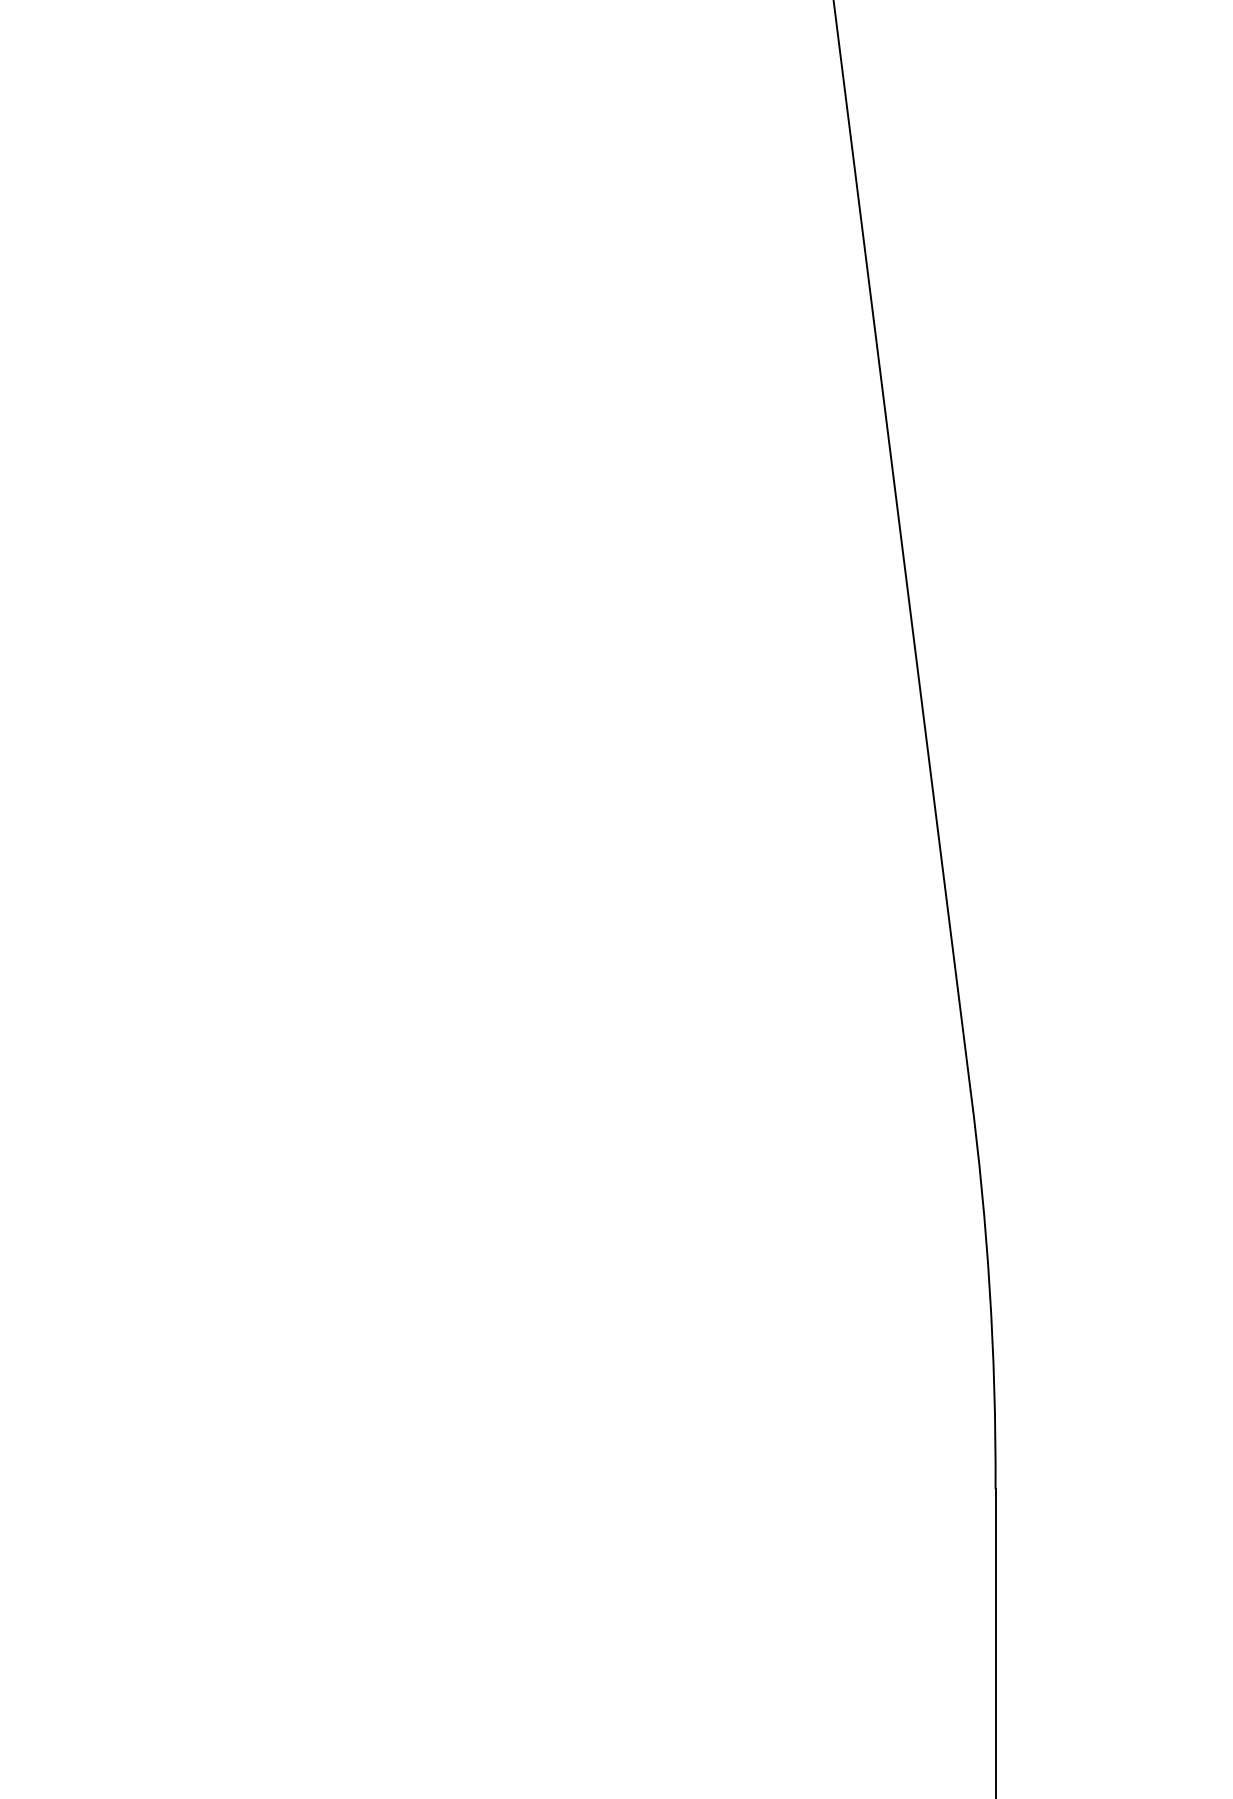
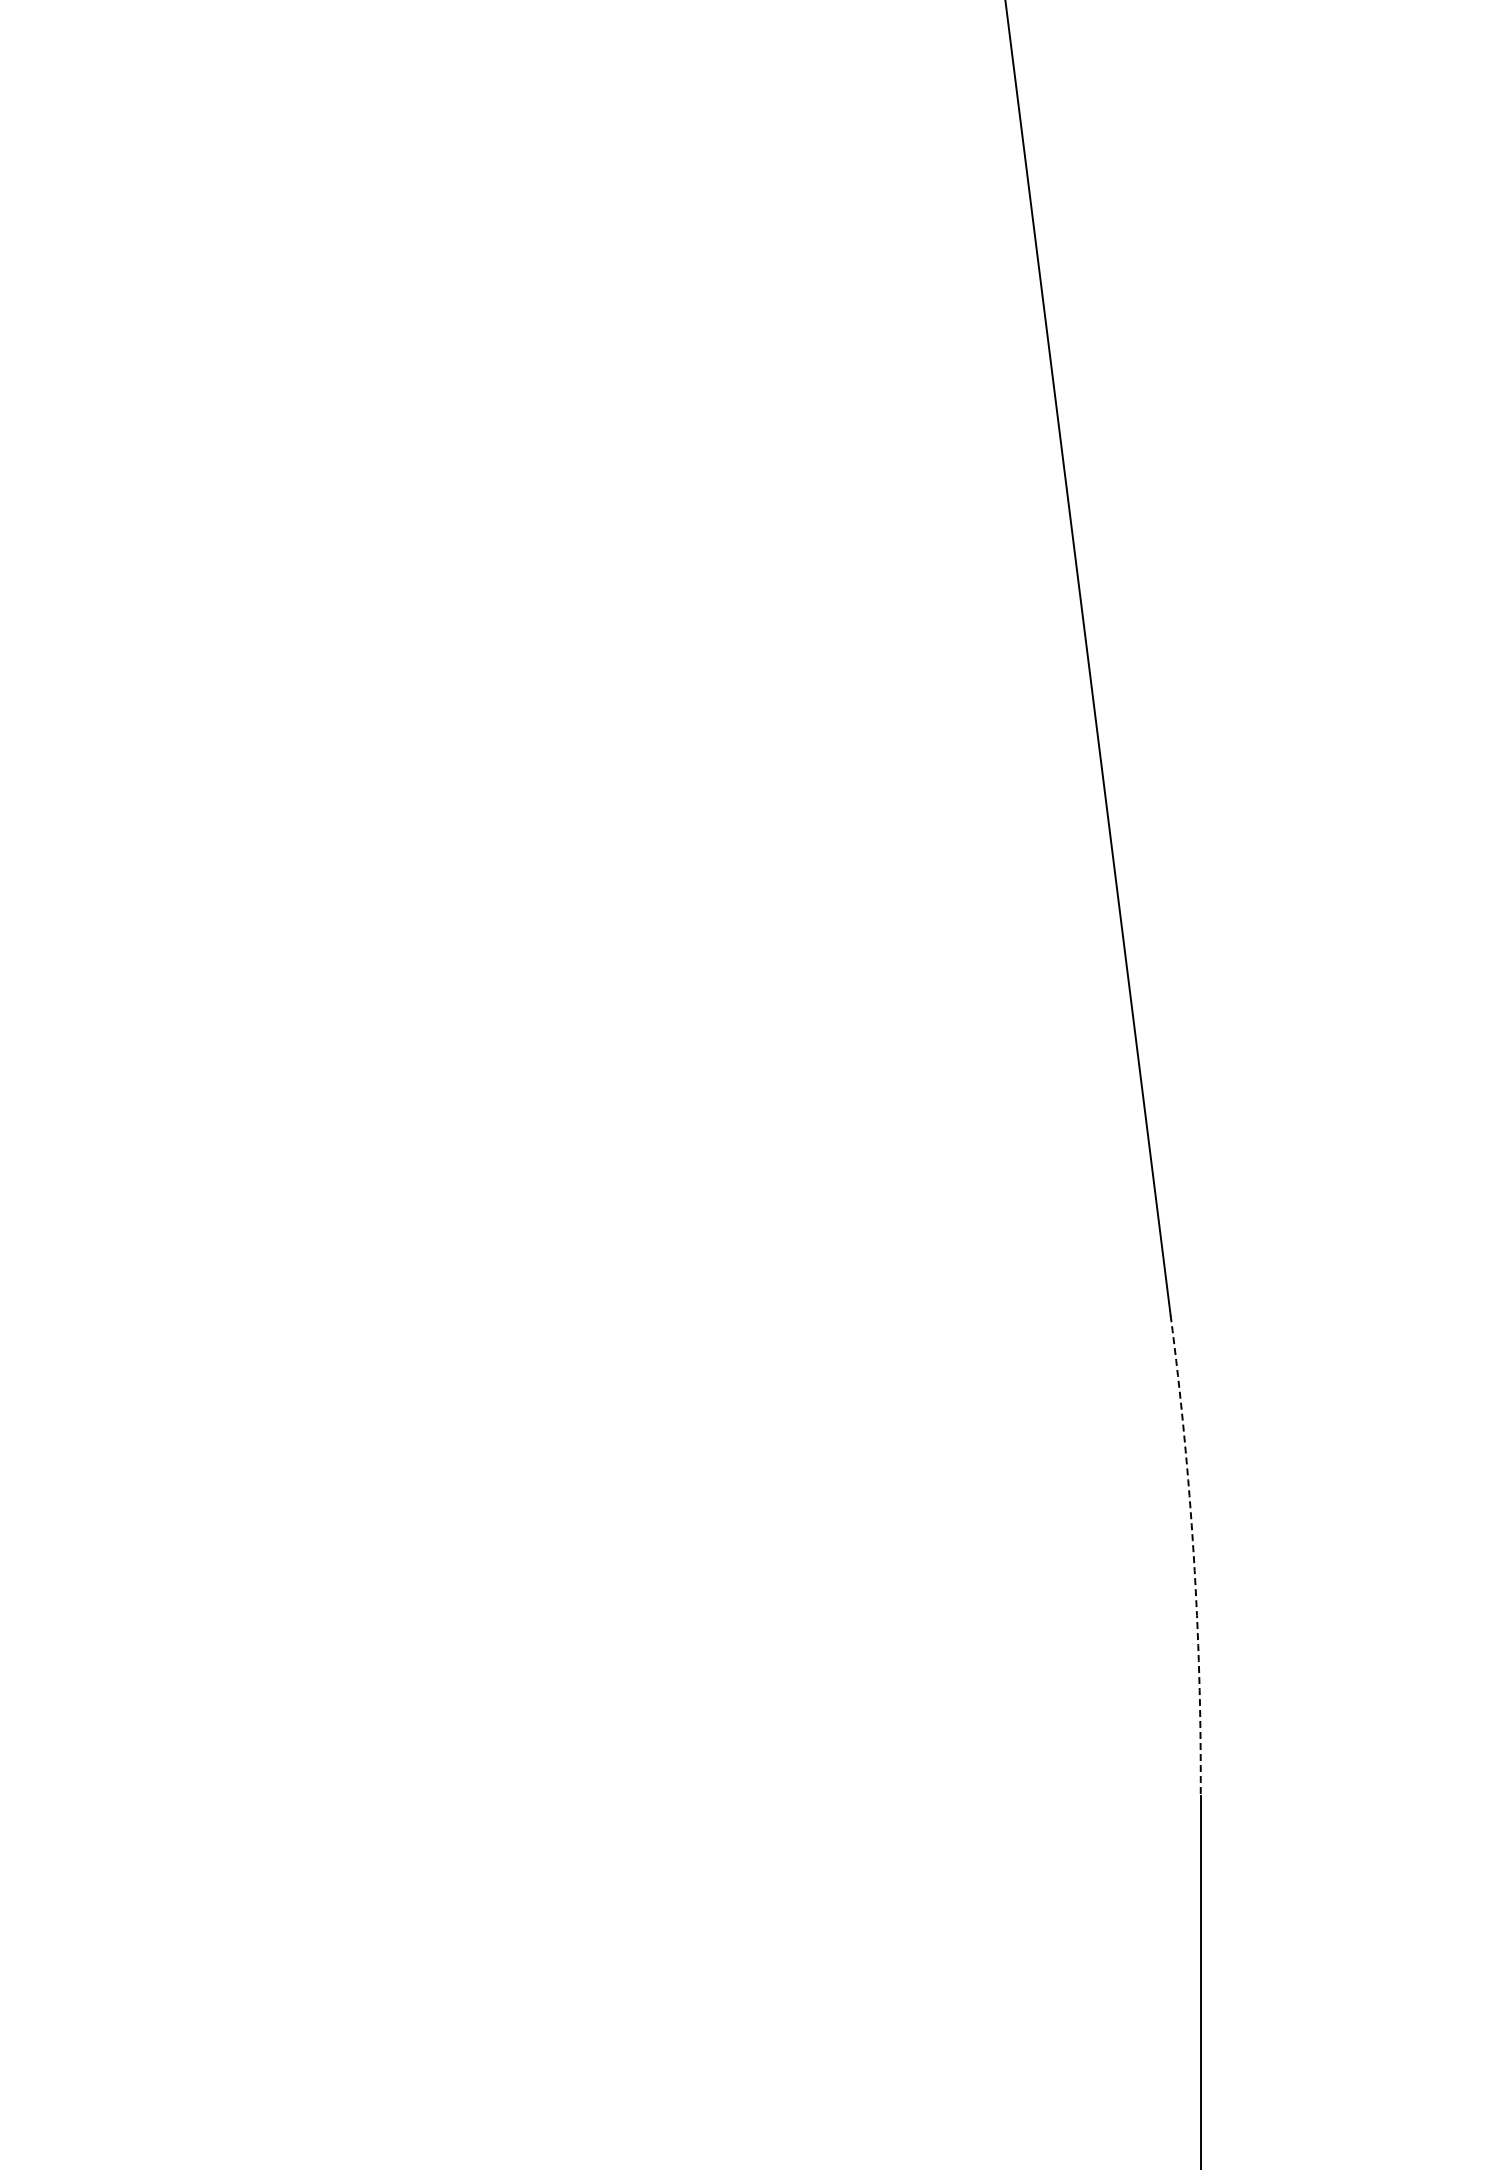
line: (989, 1289) -> (1193, 1555), solid -> dashed

